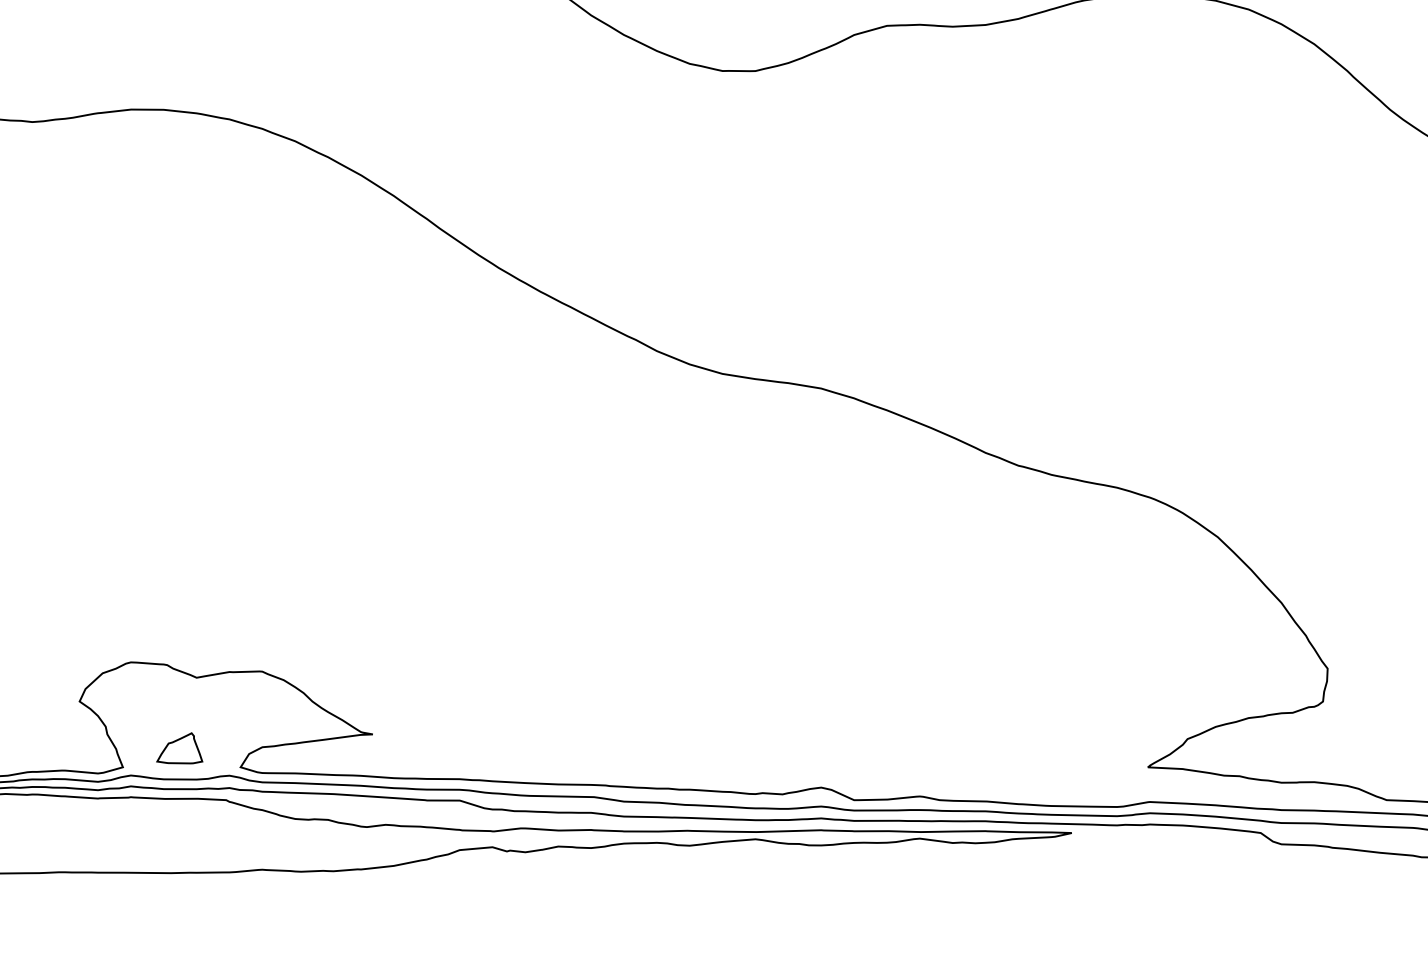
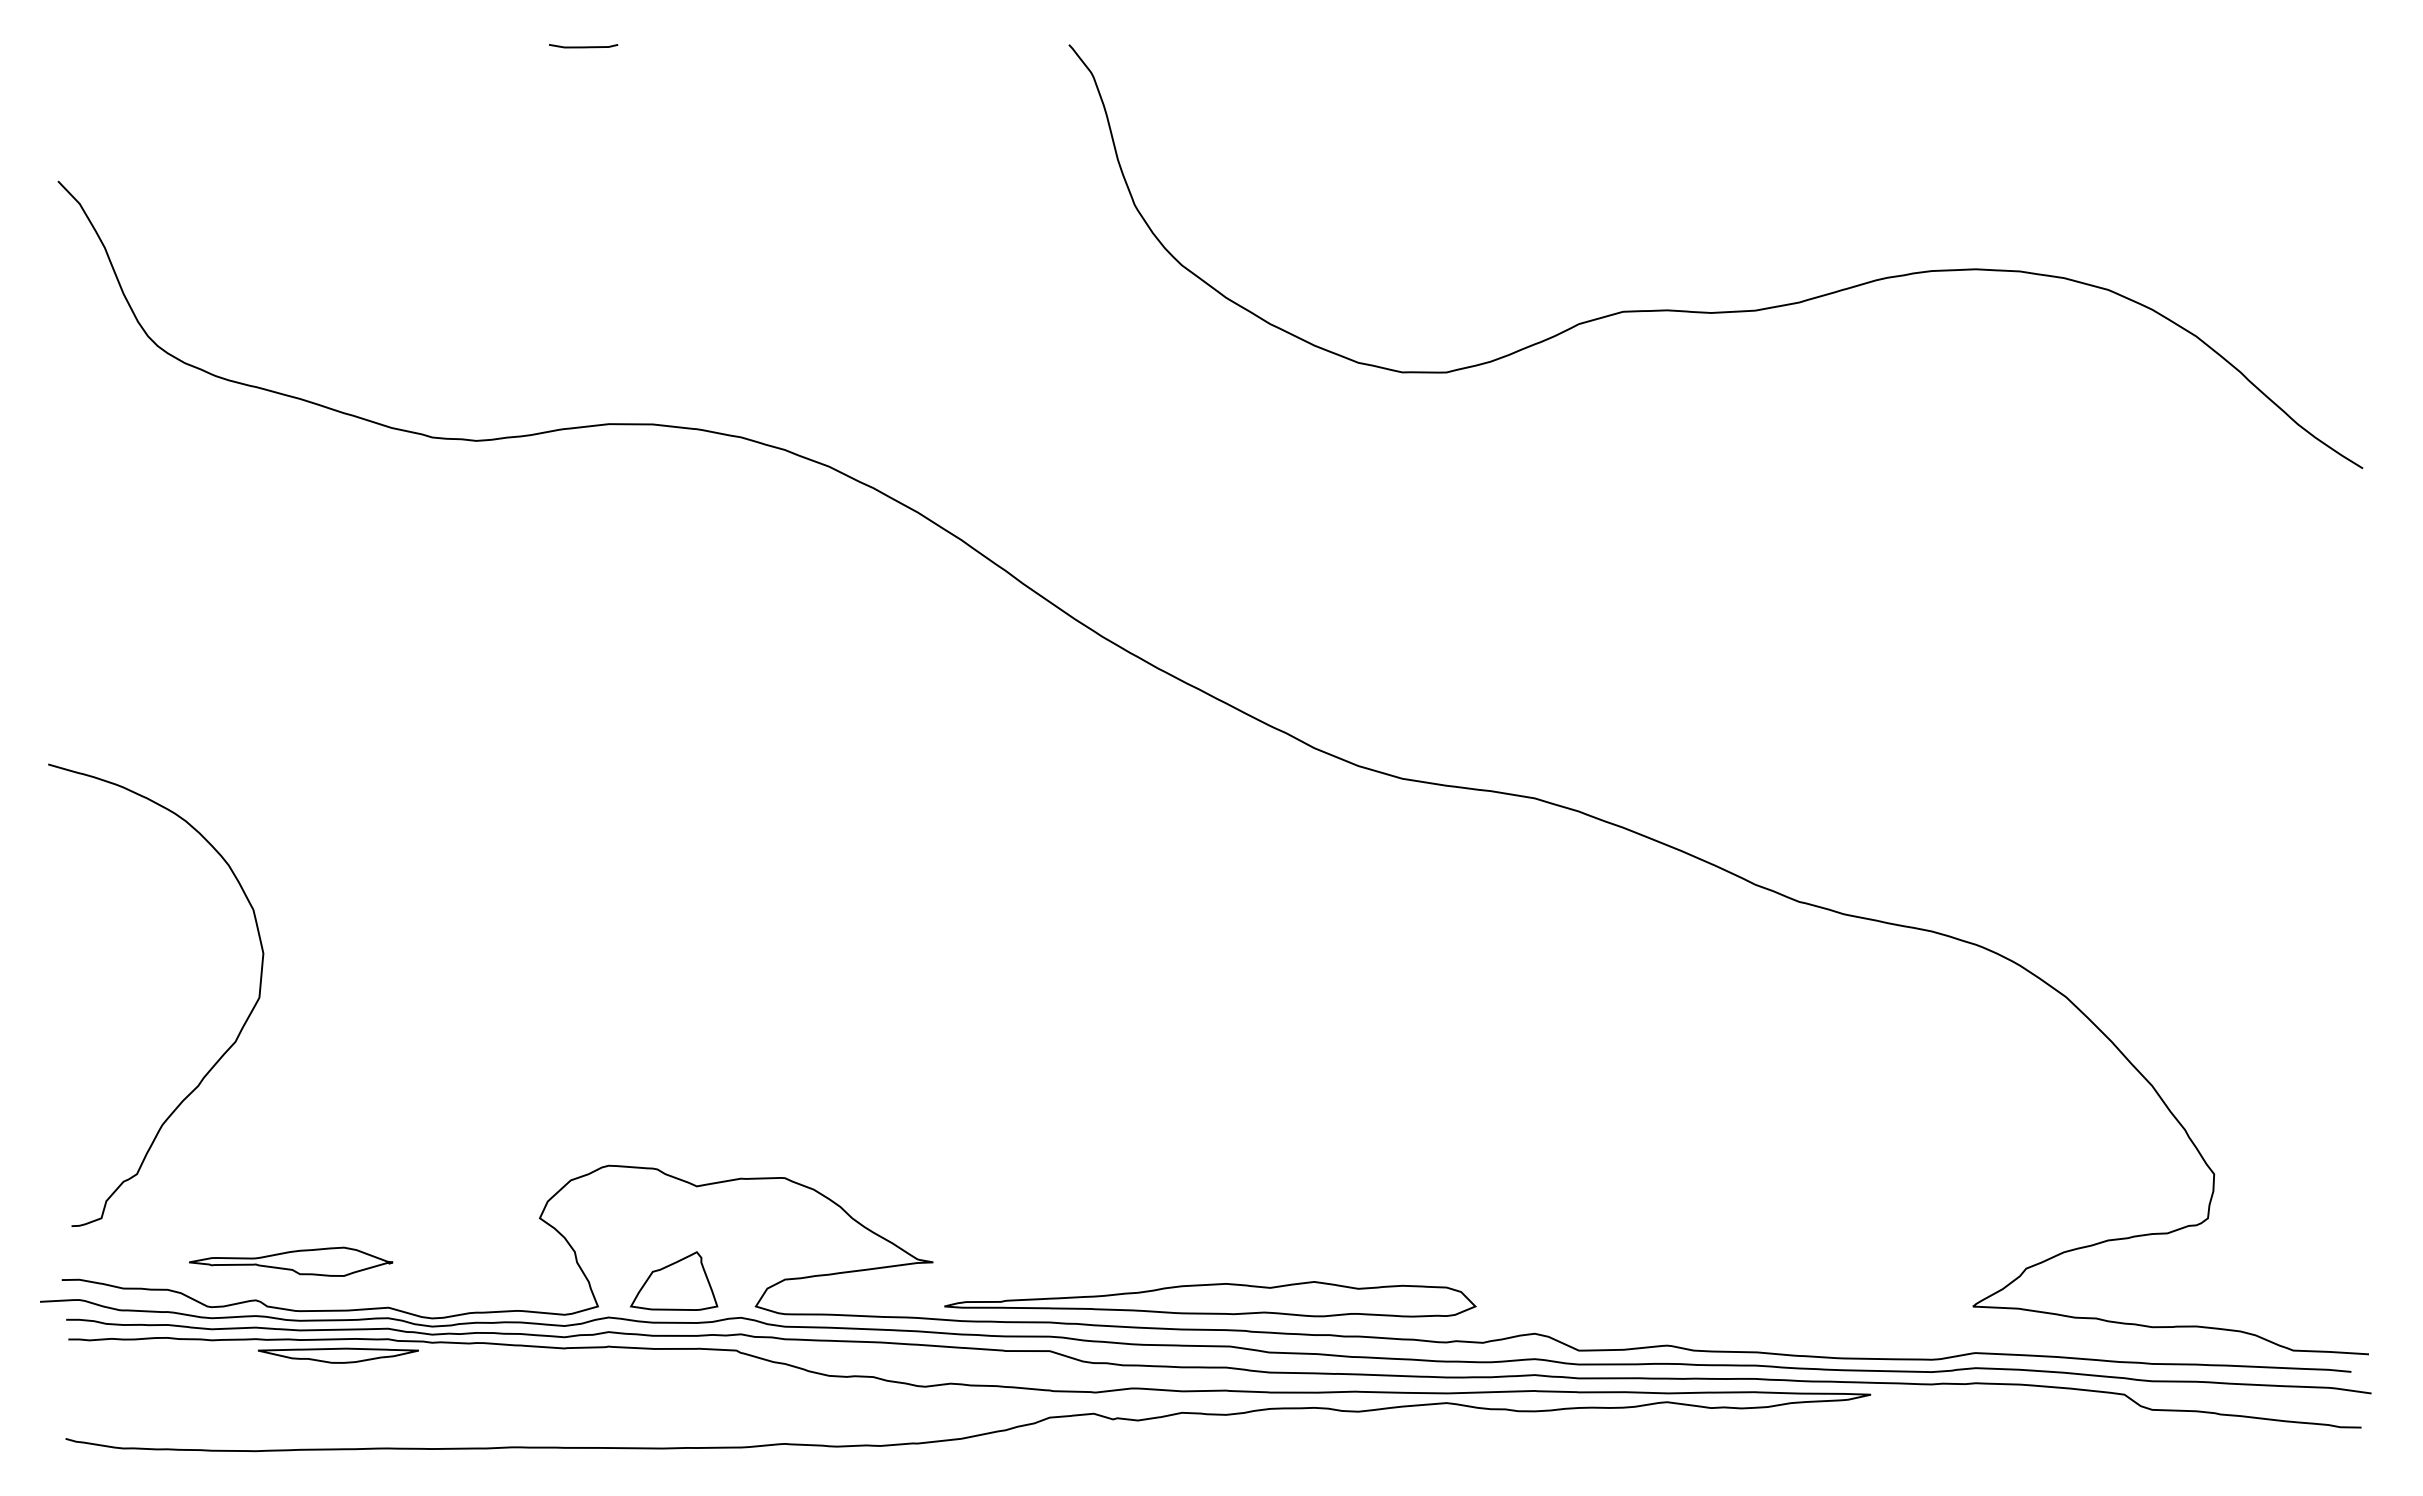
part: (179, 747) -> (674, 1280), size x1.43
part: (579, 762) -> (1210, 1299), added

